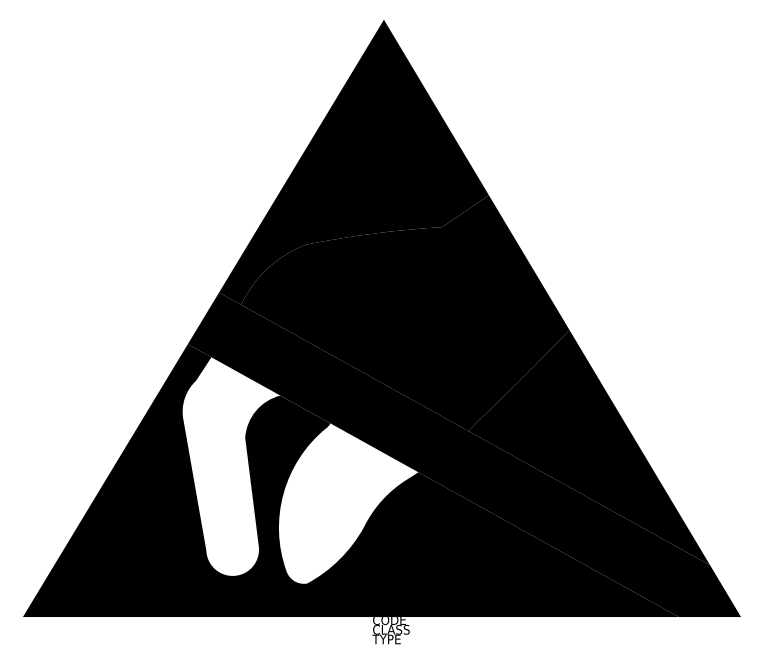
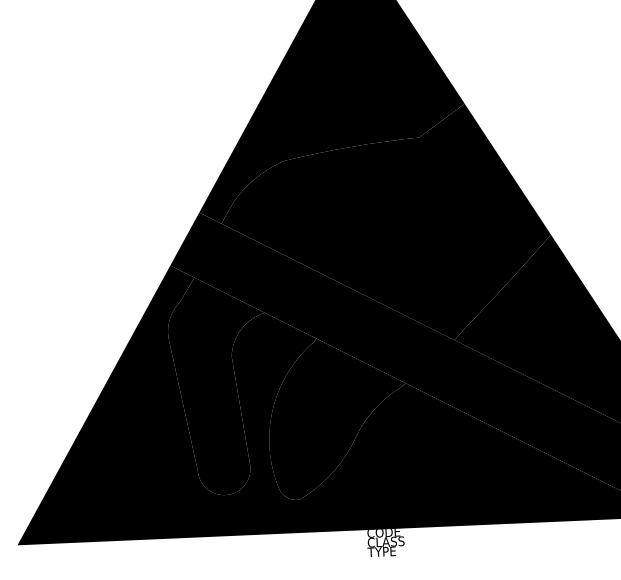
fill: (231, 466) -> (219, 385), added
fill: (348, 503) -> (337, 417), added

